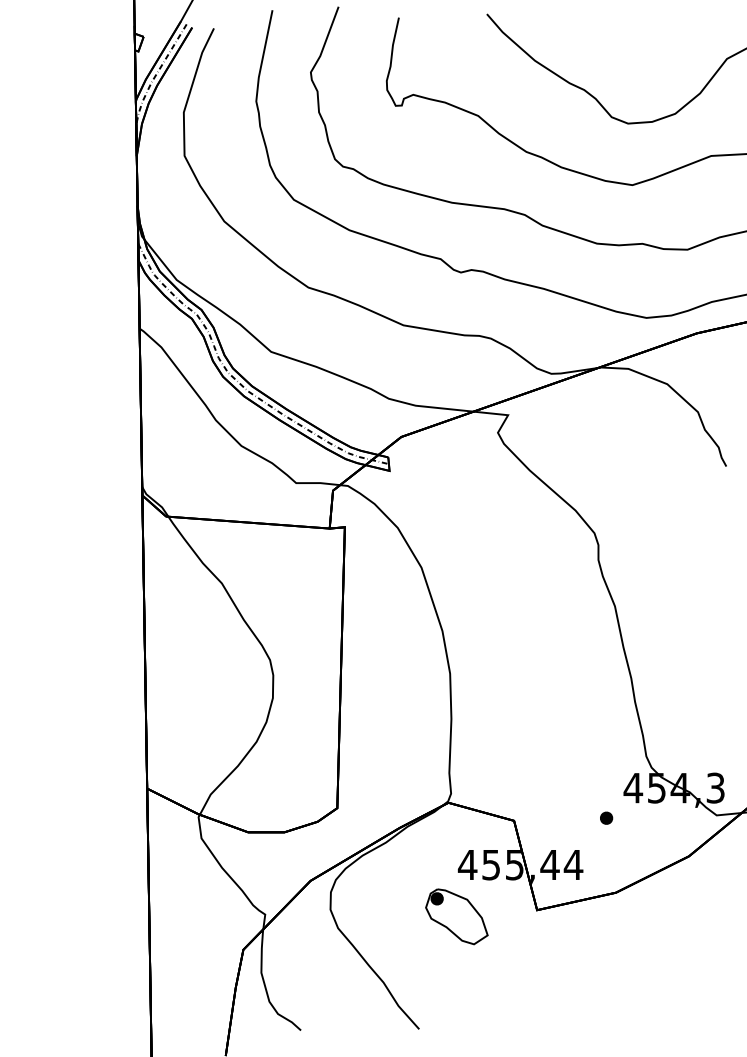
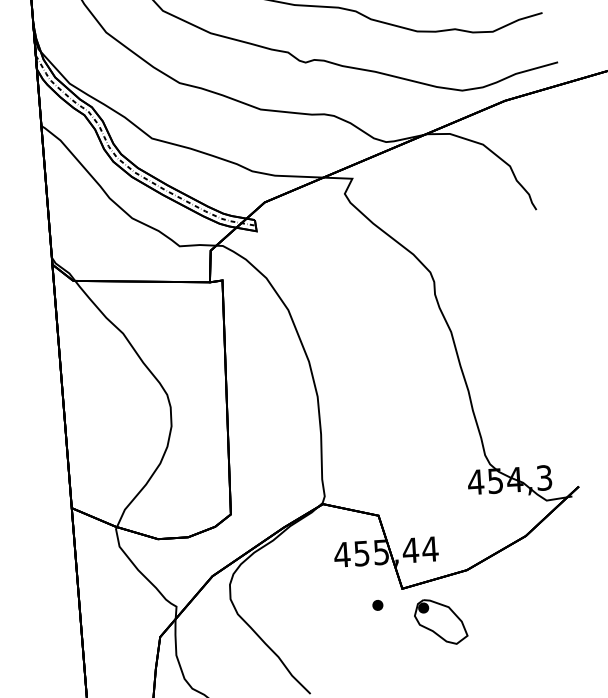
part: (606, 817) -> (377, 604), moved
part: (456, 916) -> (440, 621), moved

